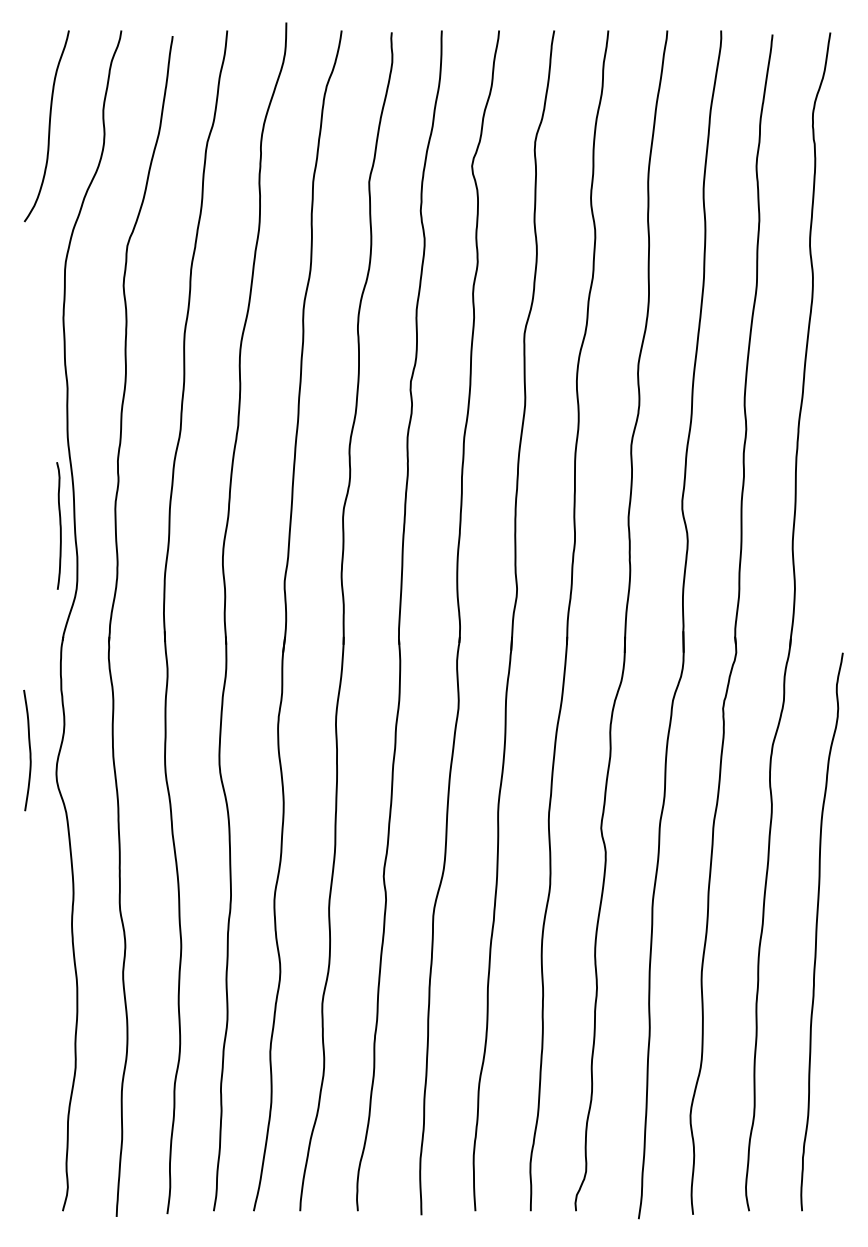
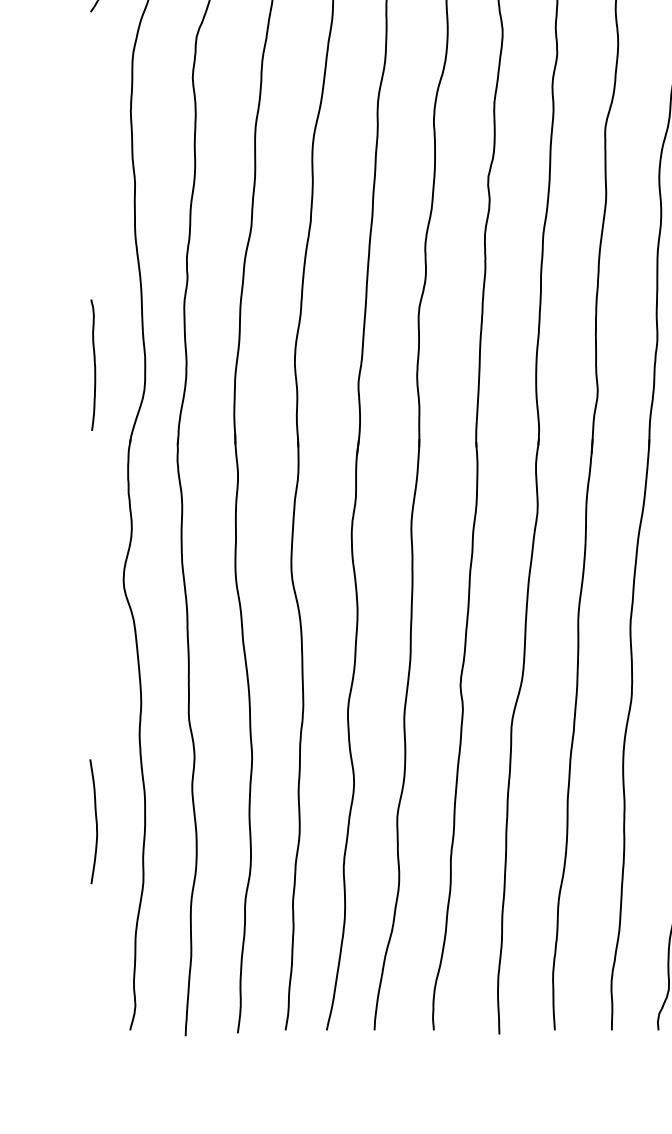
curve: (59, 525) -> (93, 364), moved
curve: (29, 750) -> (95, 821), moved

